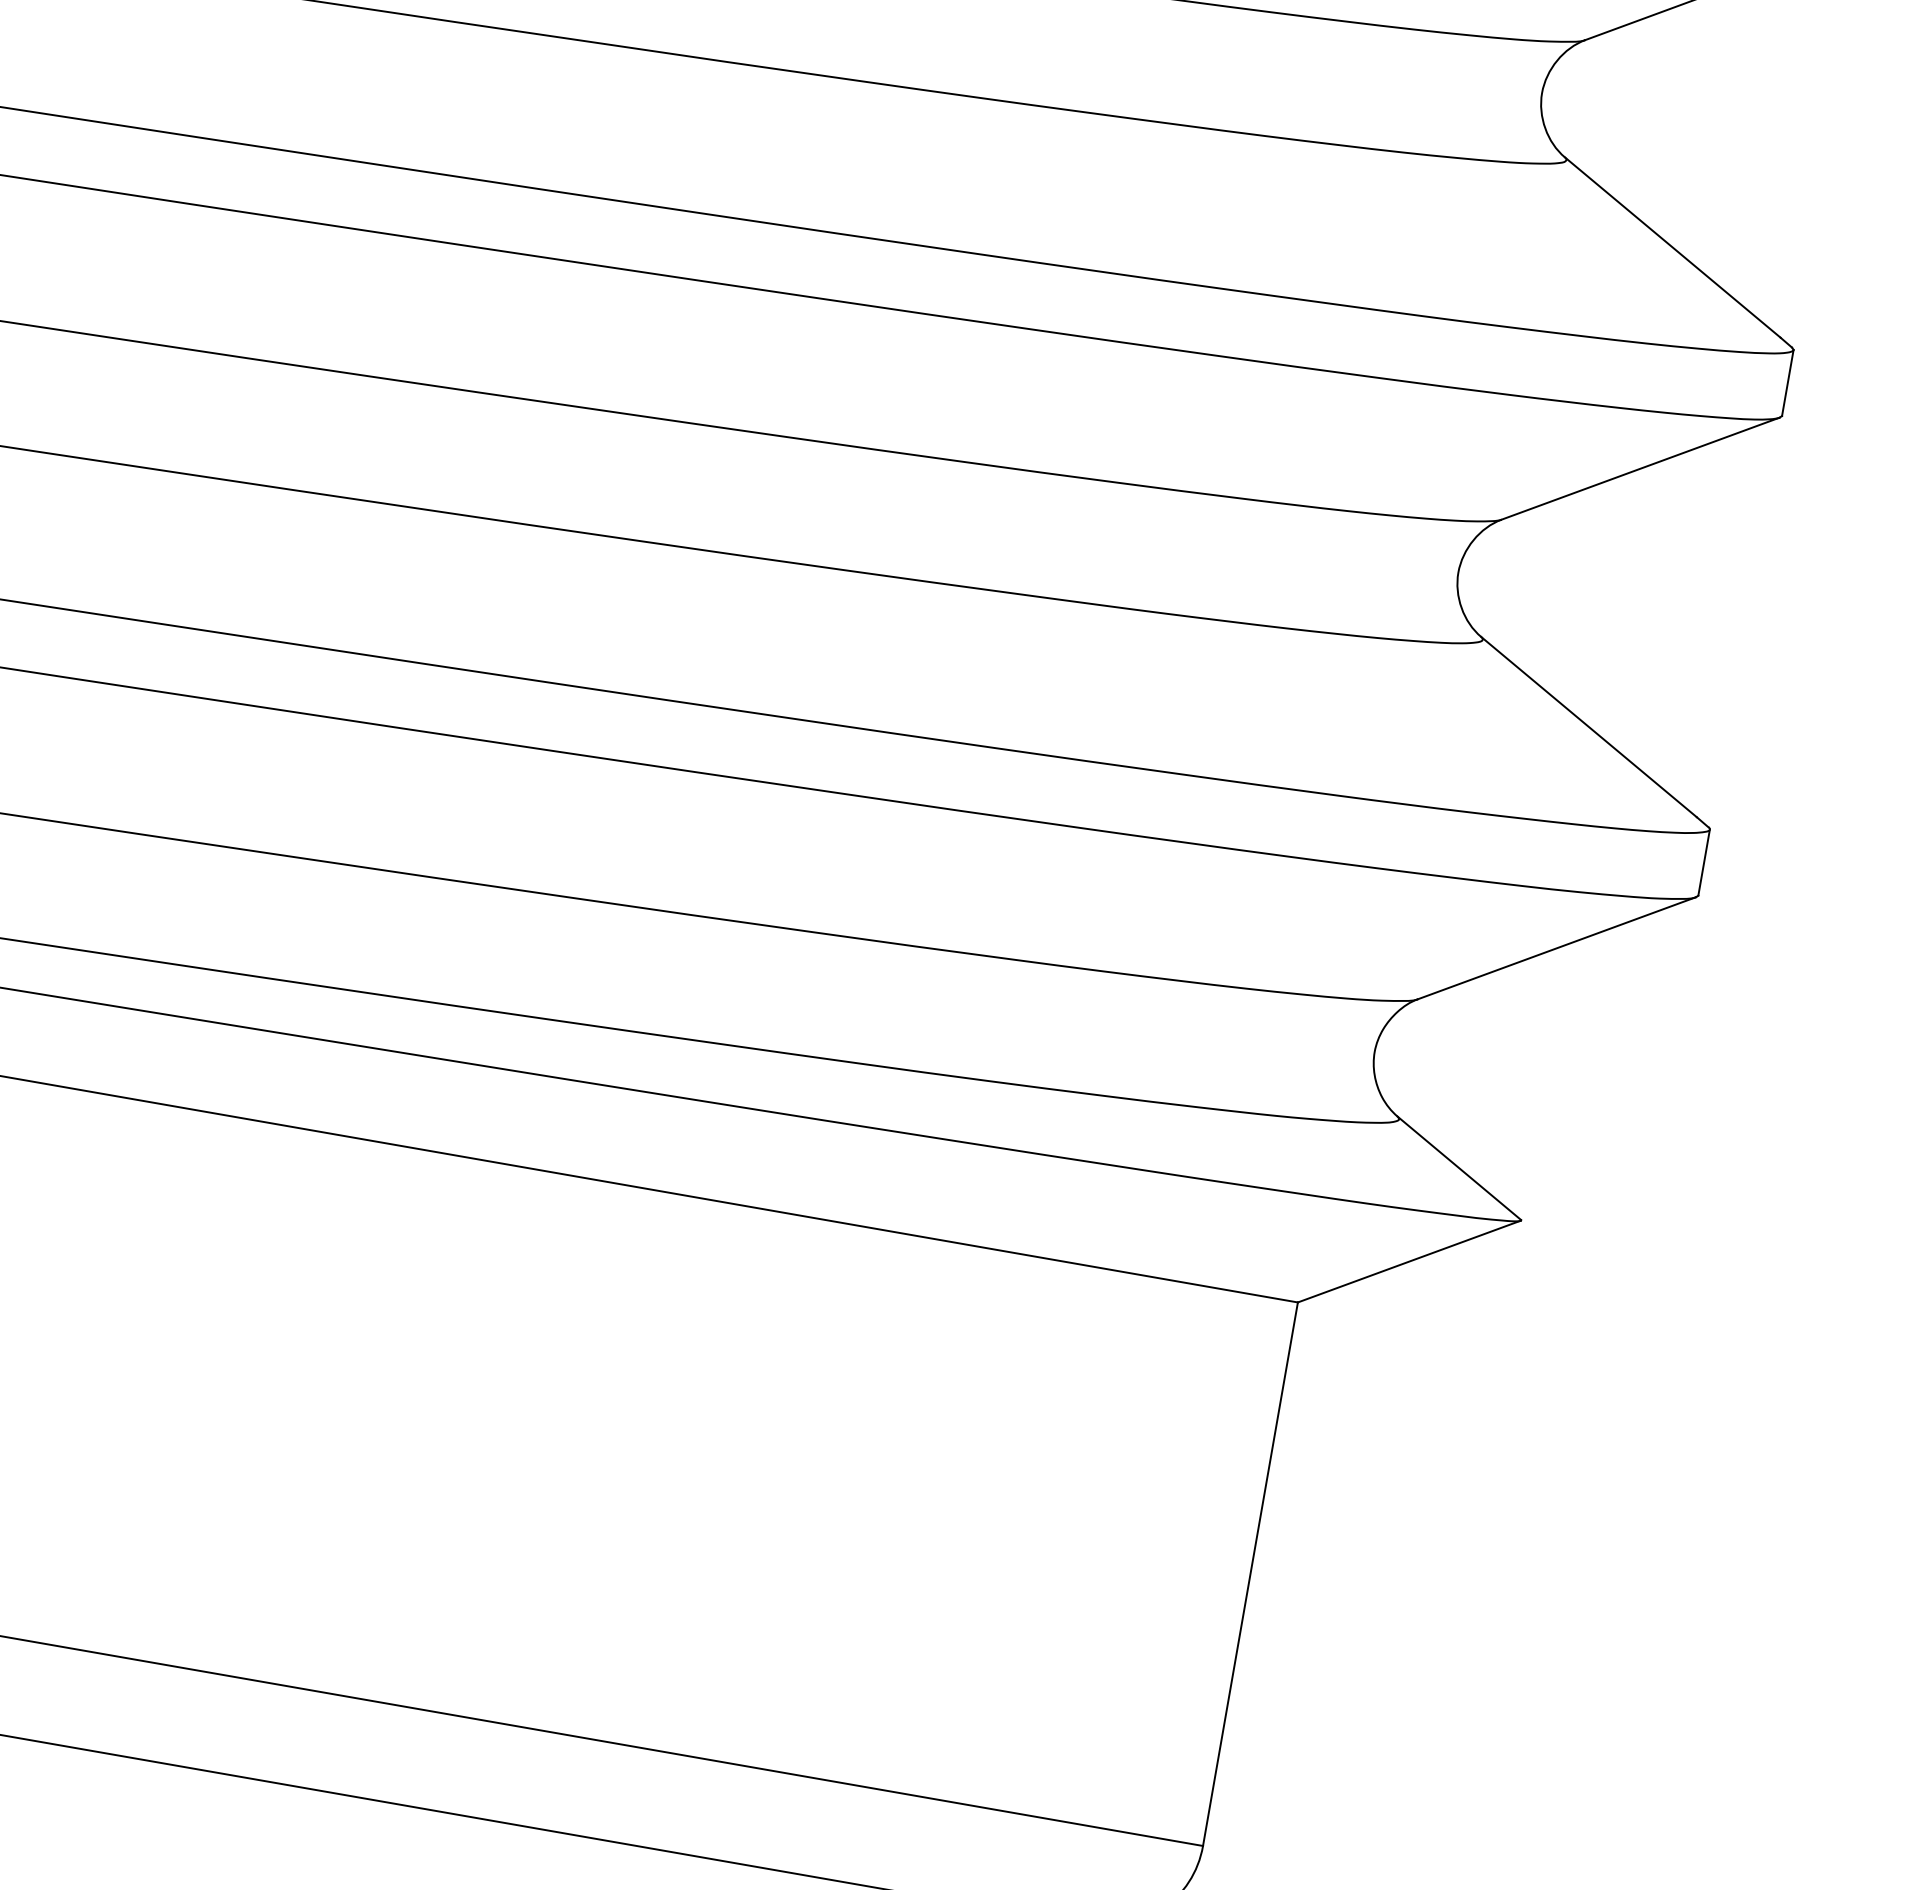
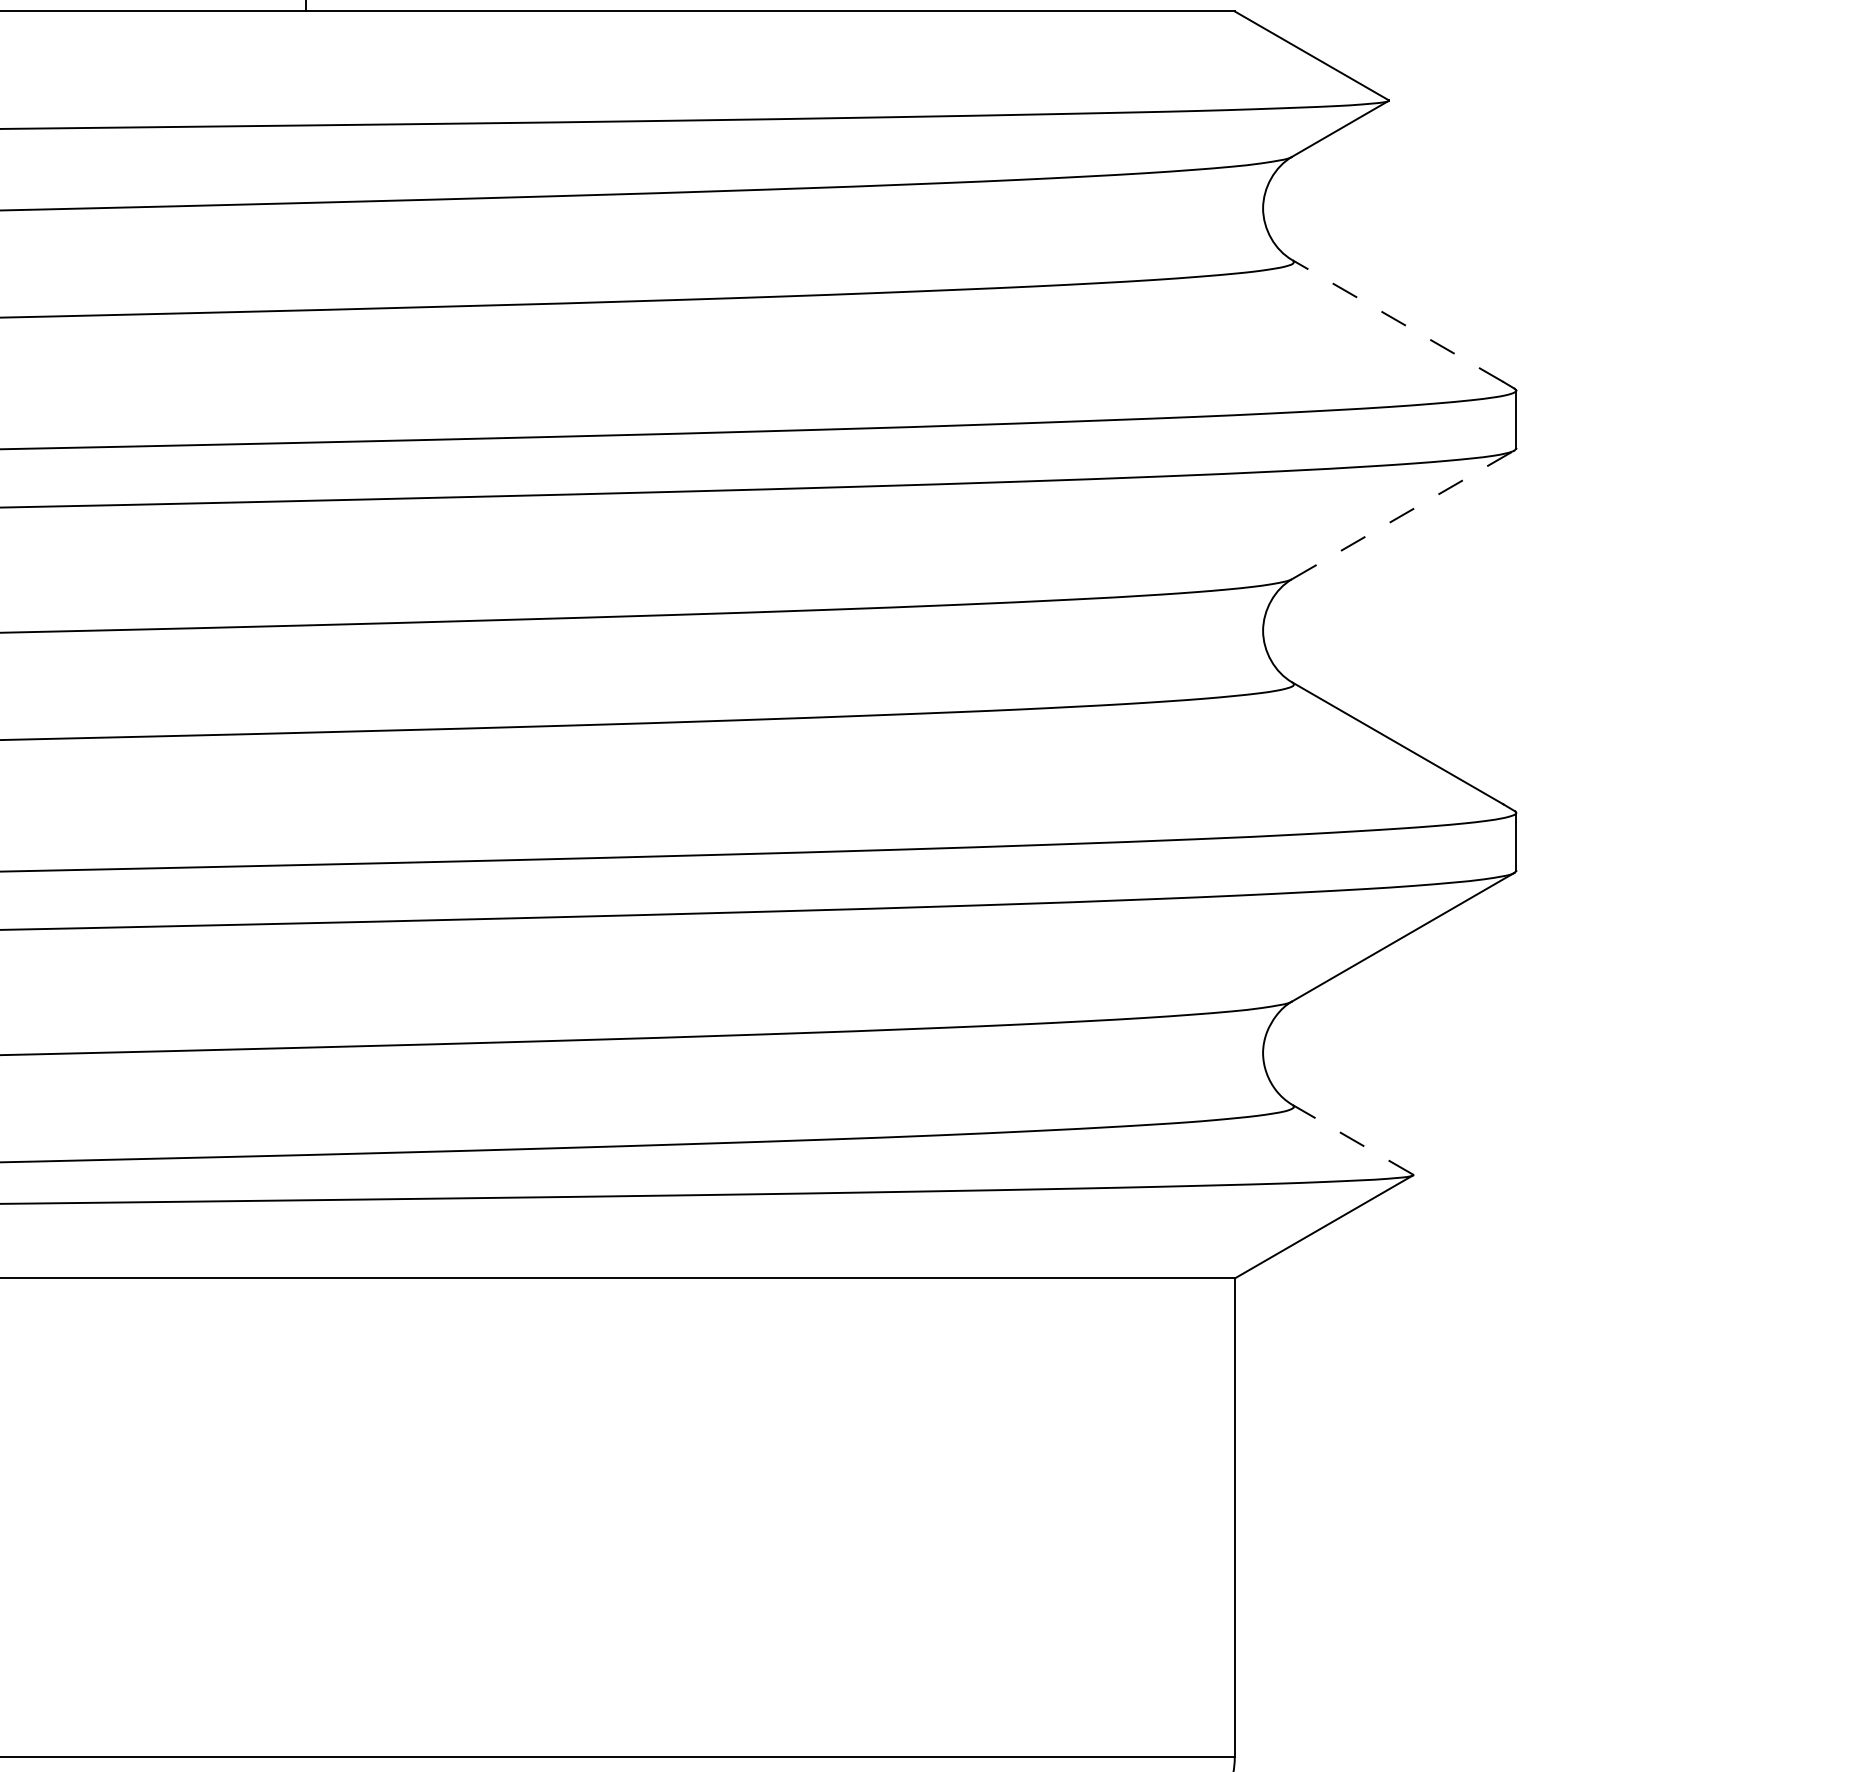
line: (1672, 248) -> (1397, 321), solid -> dashed
line: (1640, 468) -> (1403, 514), solid -> dashed
line: (1459, 1167) -> (1352, 1139), solid -> dashed

